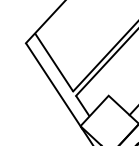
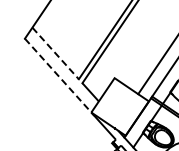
line: (53, 62) -> (55, 53), solid -> dashed
line: (54, 86) -> (59, 77), solid -> dashed

